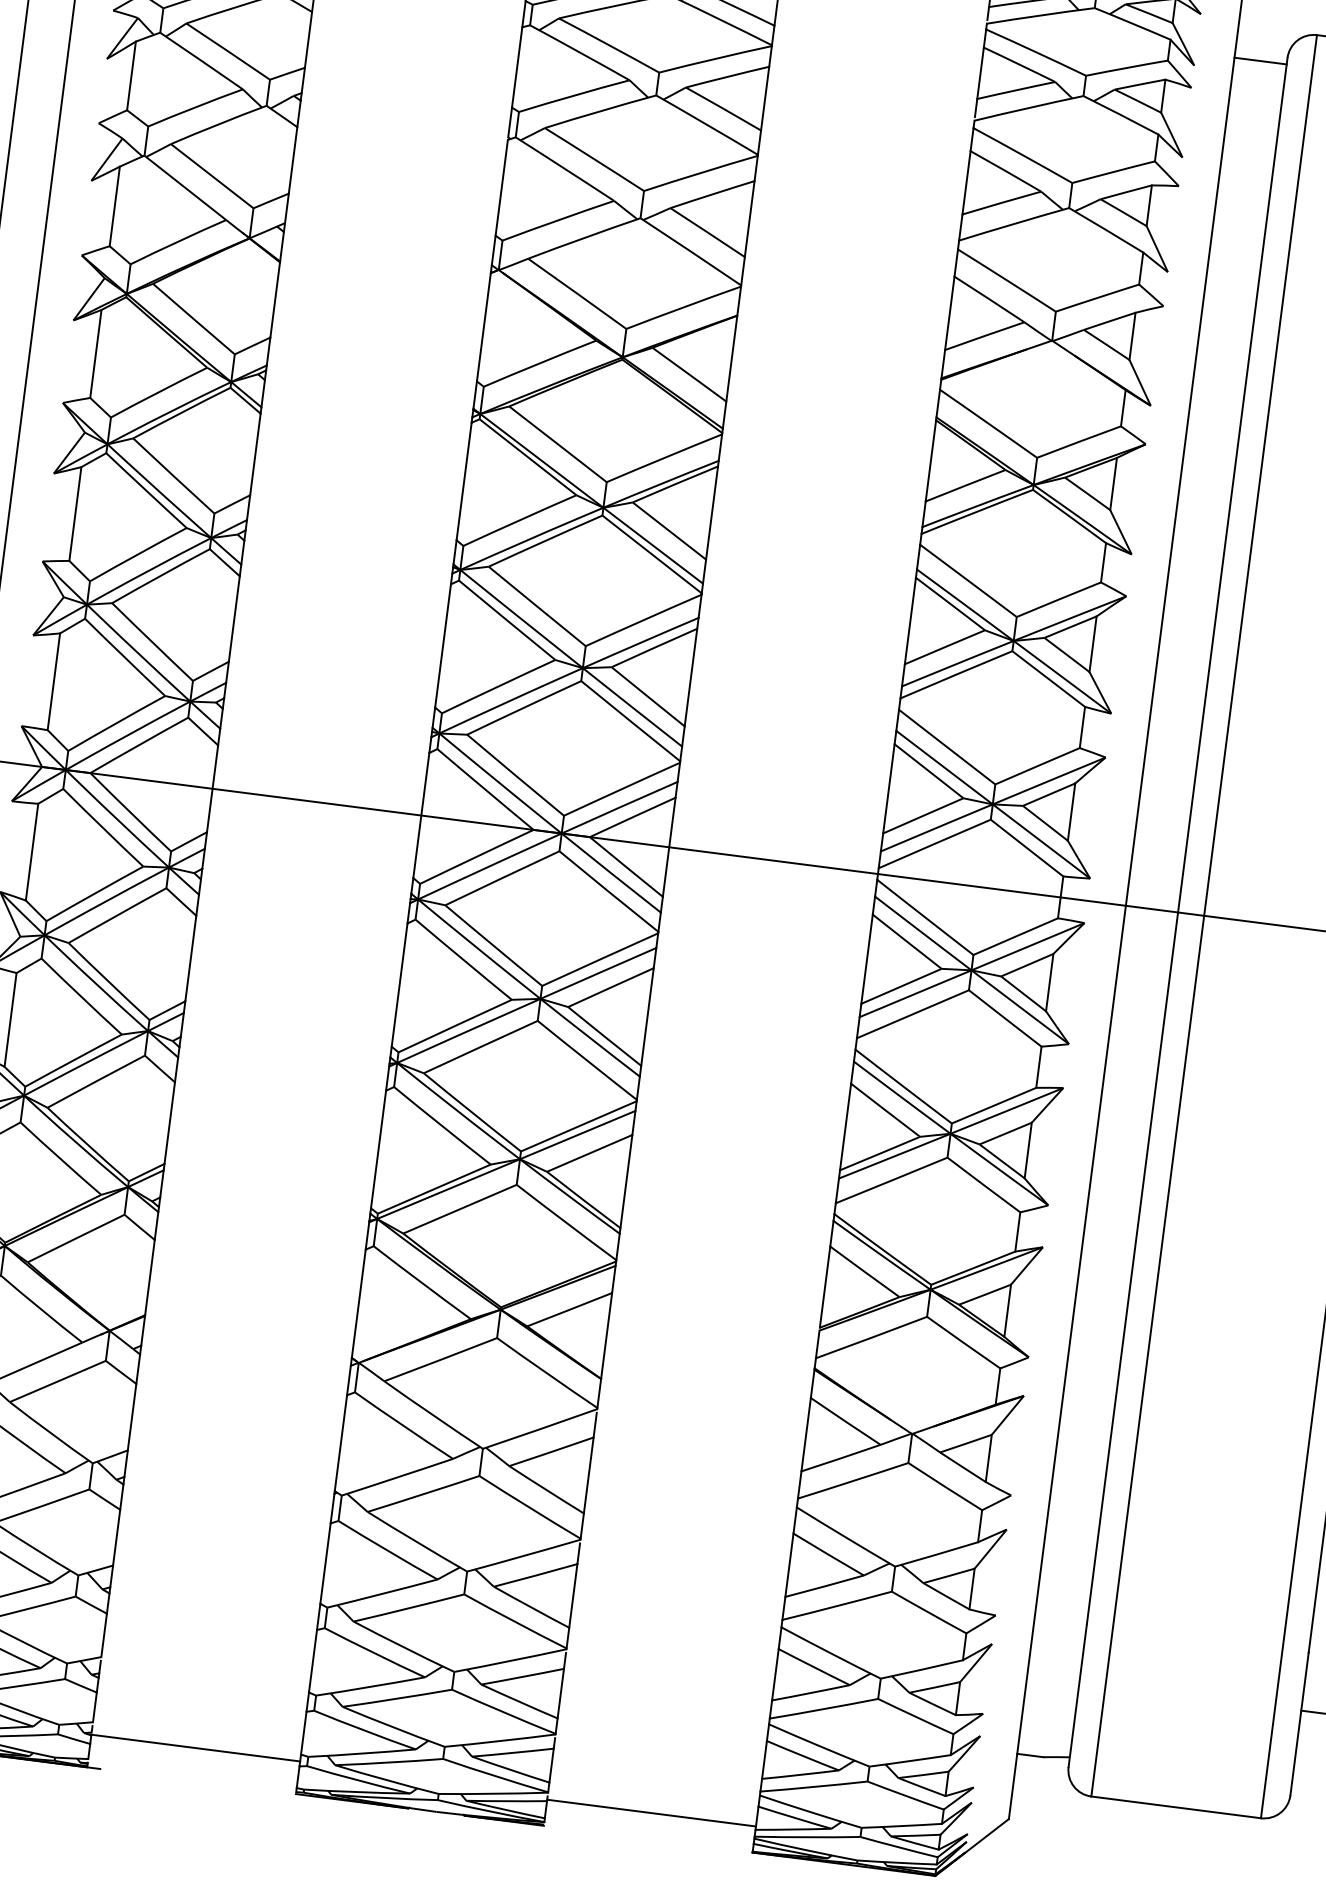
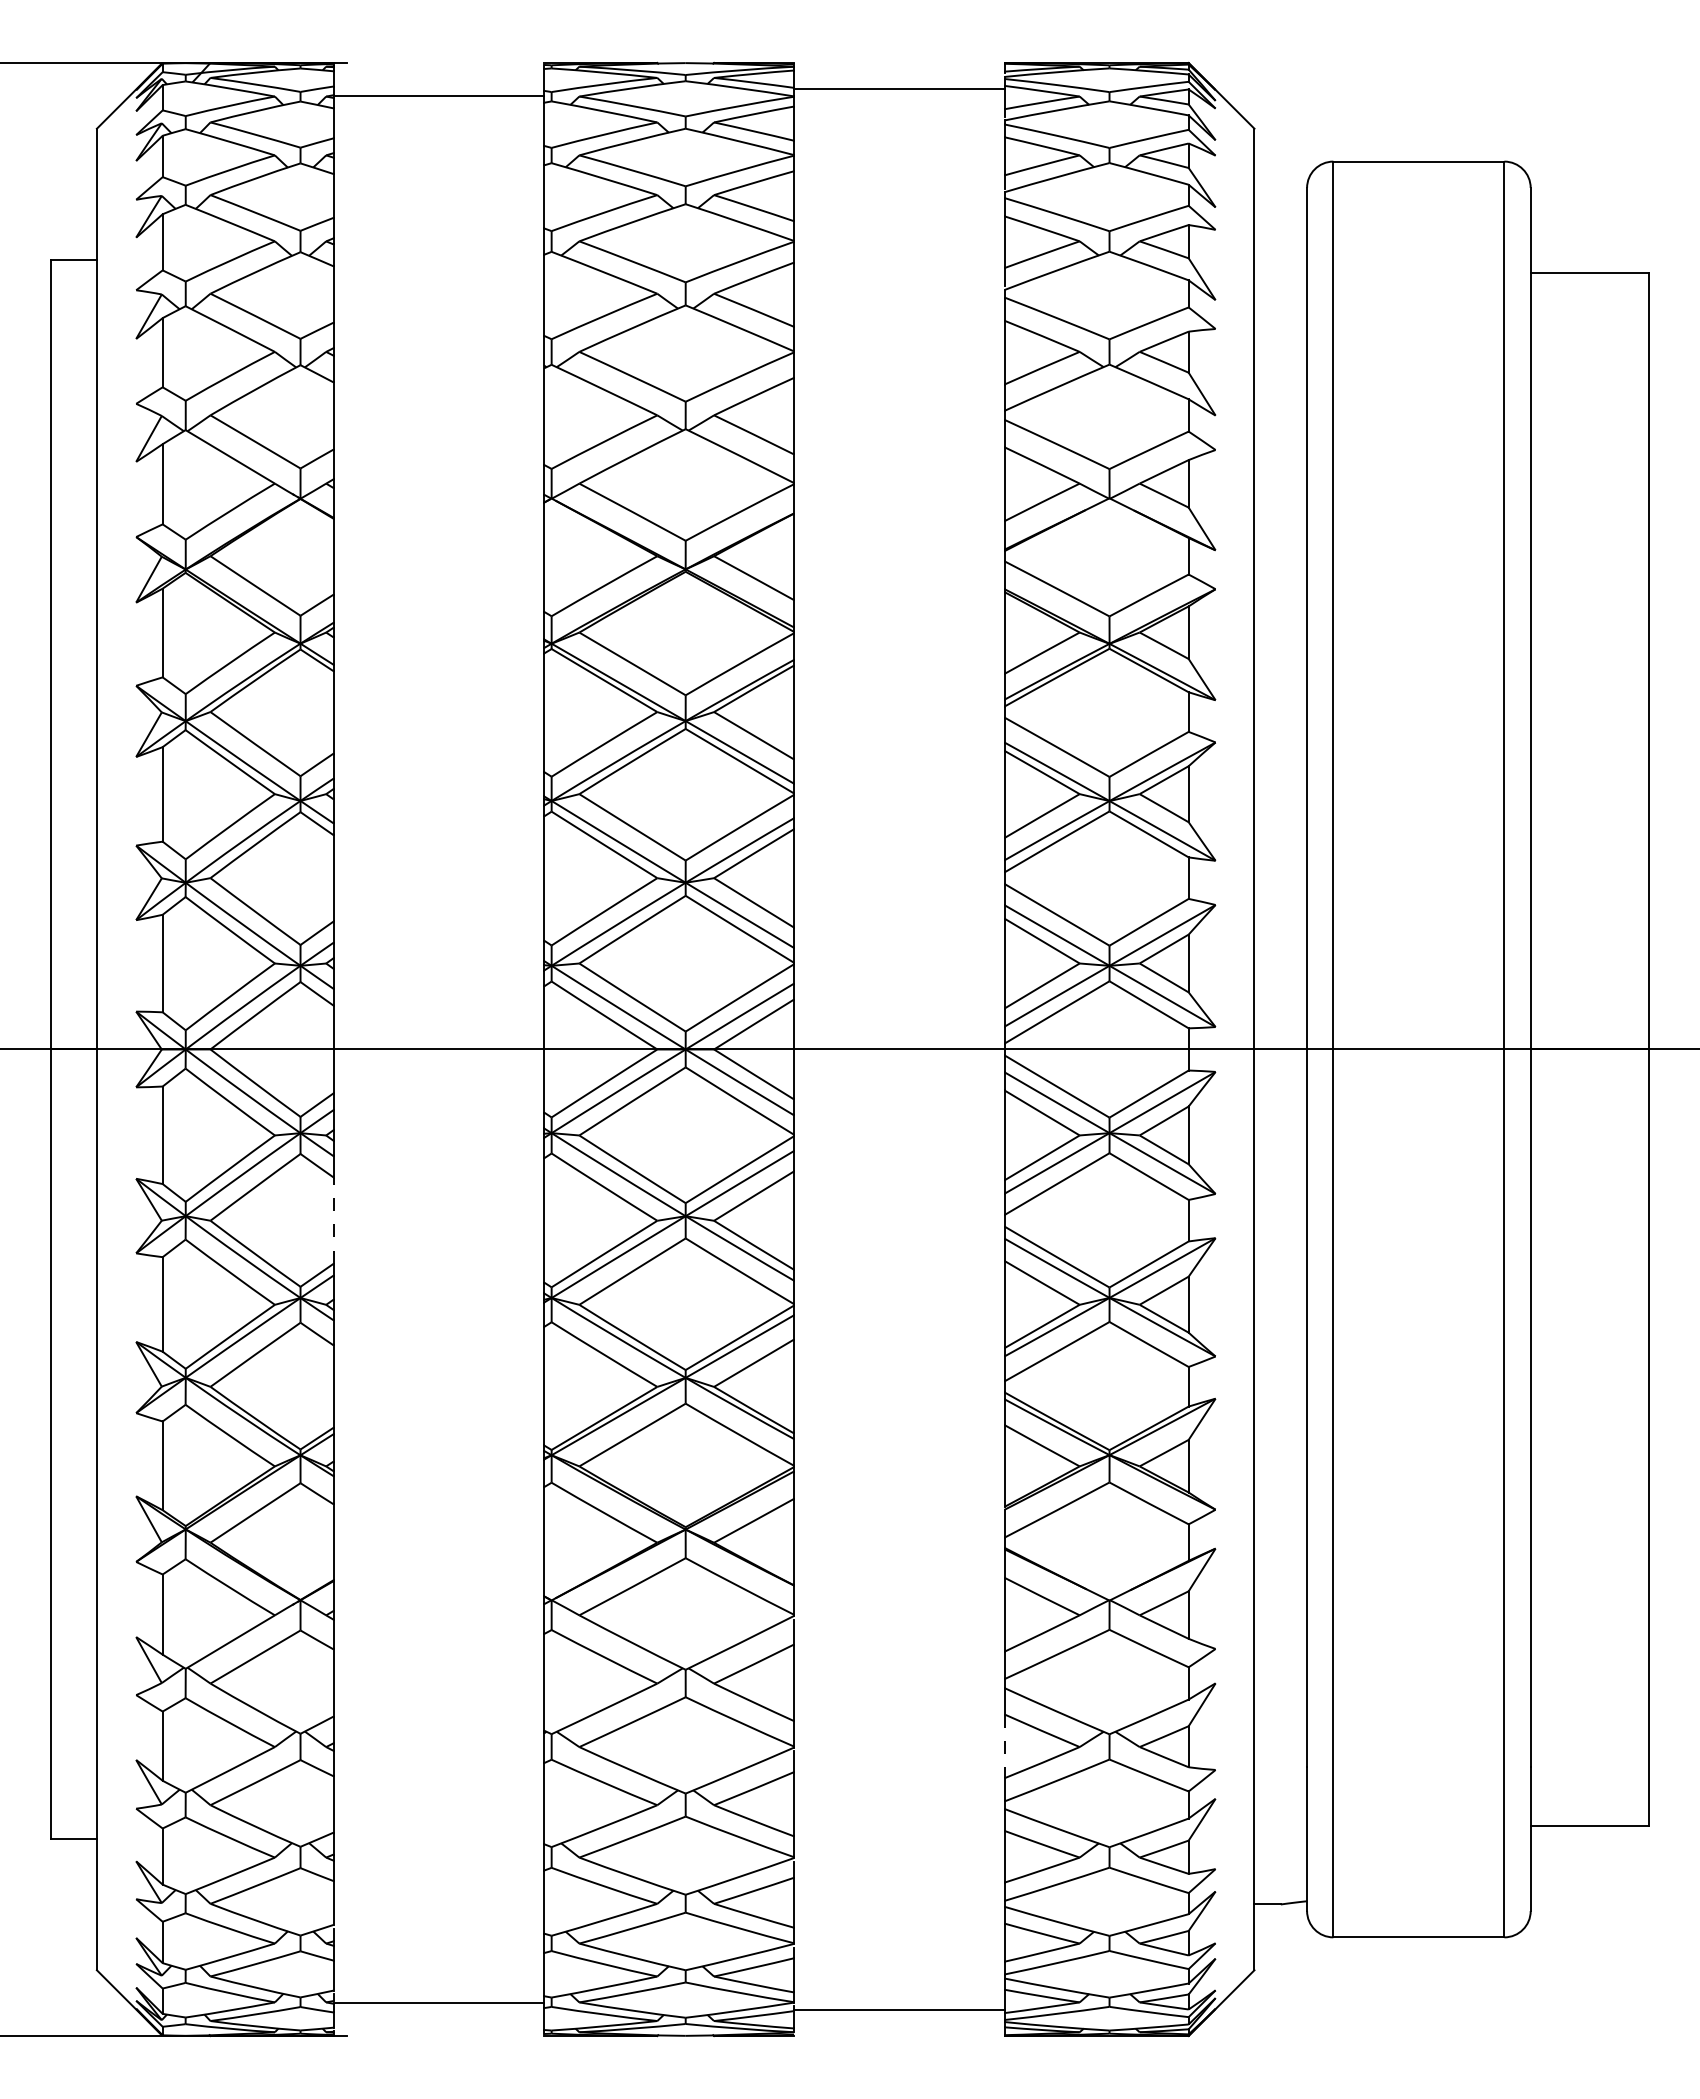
line: (1260, 61) -> (1280, 194), removed
line: (190, 958) -> (333, 1220), solid -> dashed
line: (789, 1565) -> (1004, 1746), solid -> dashed

